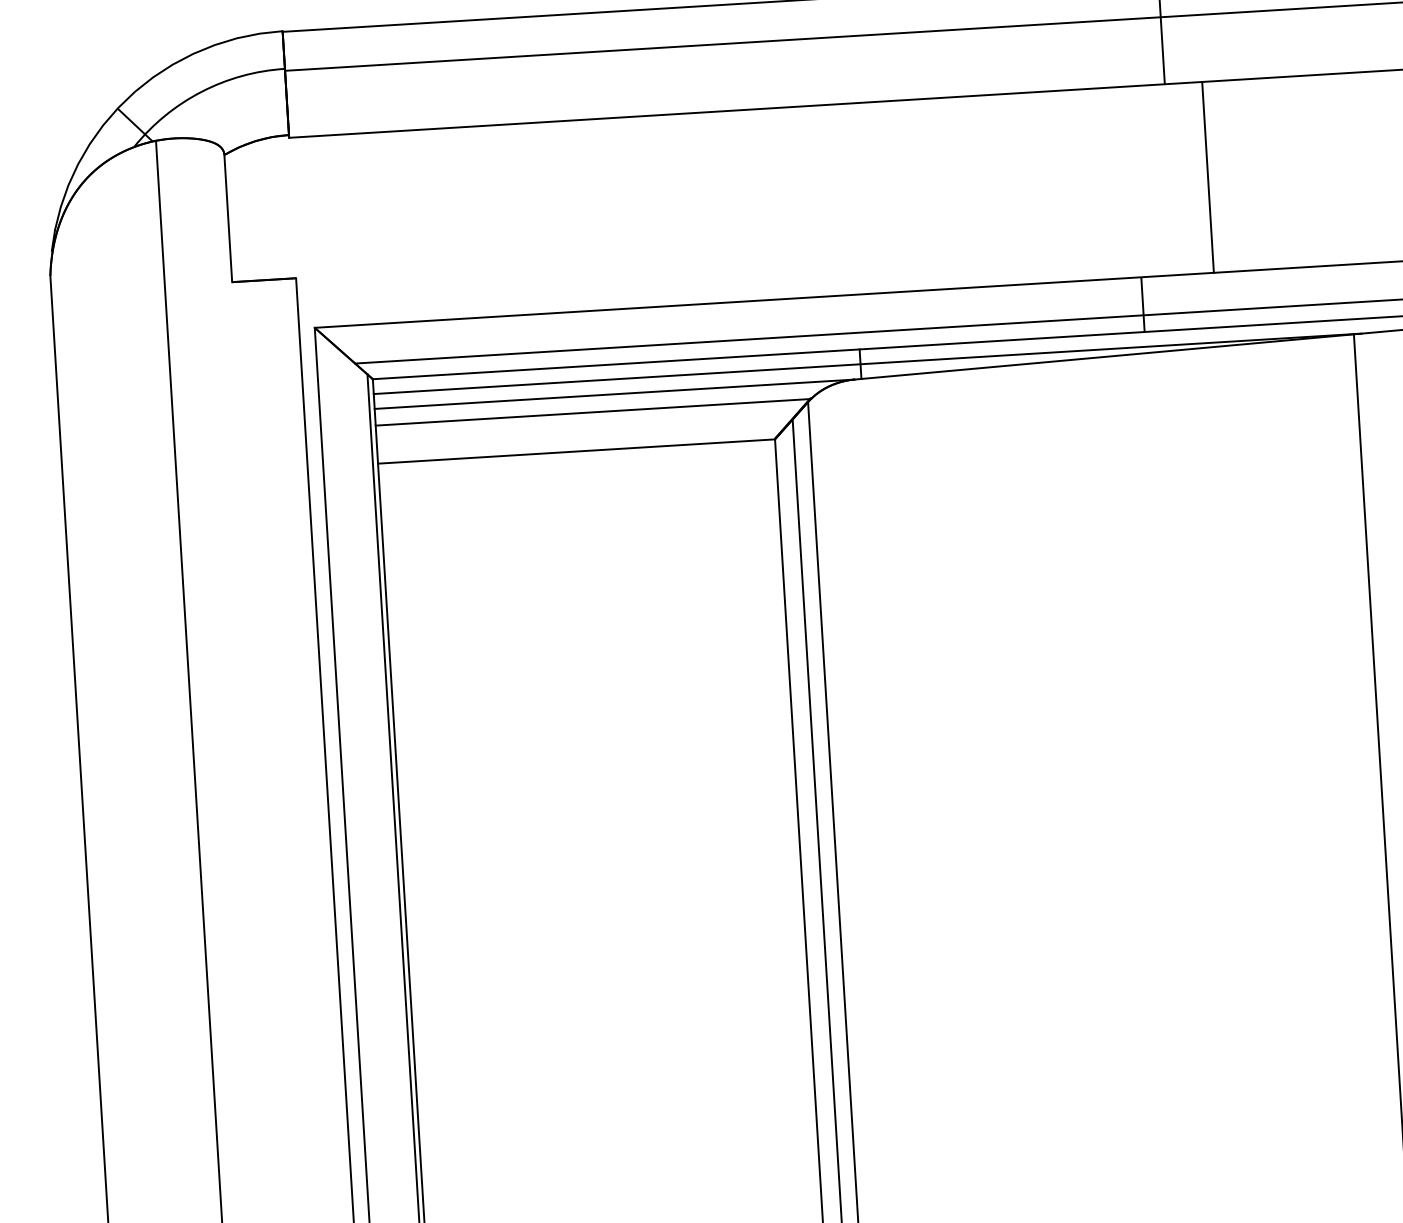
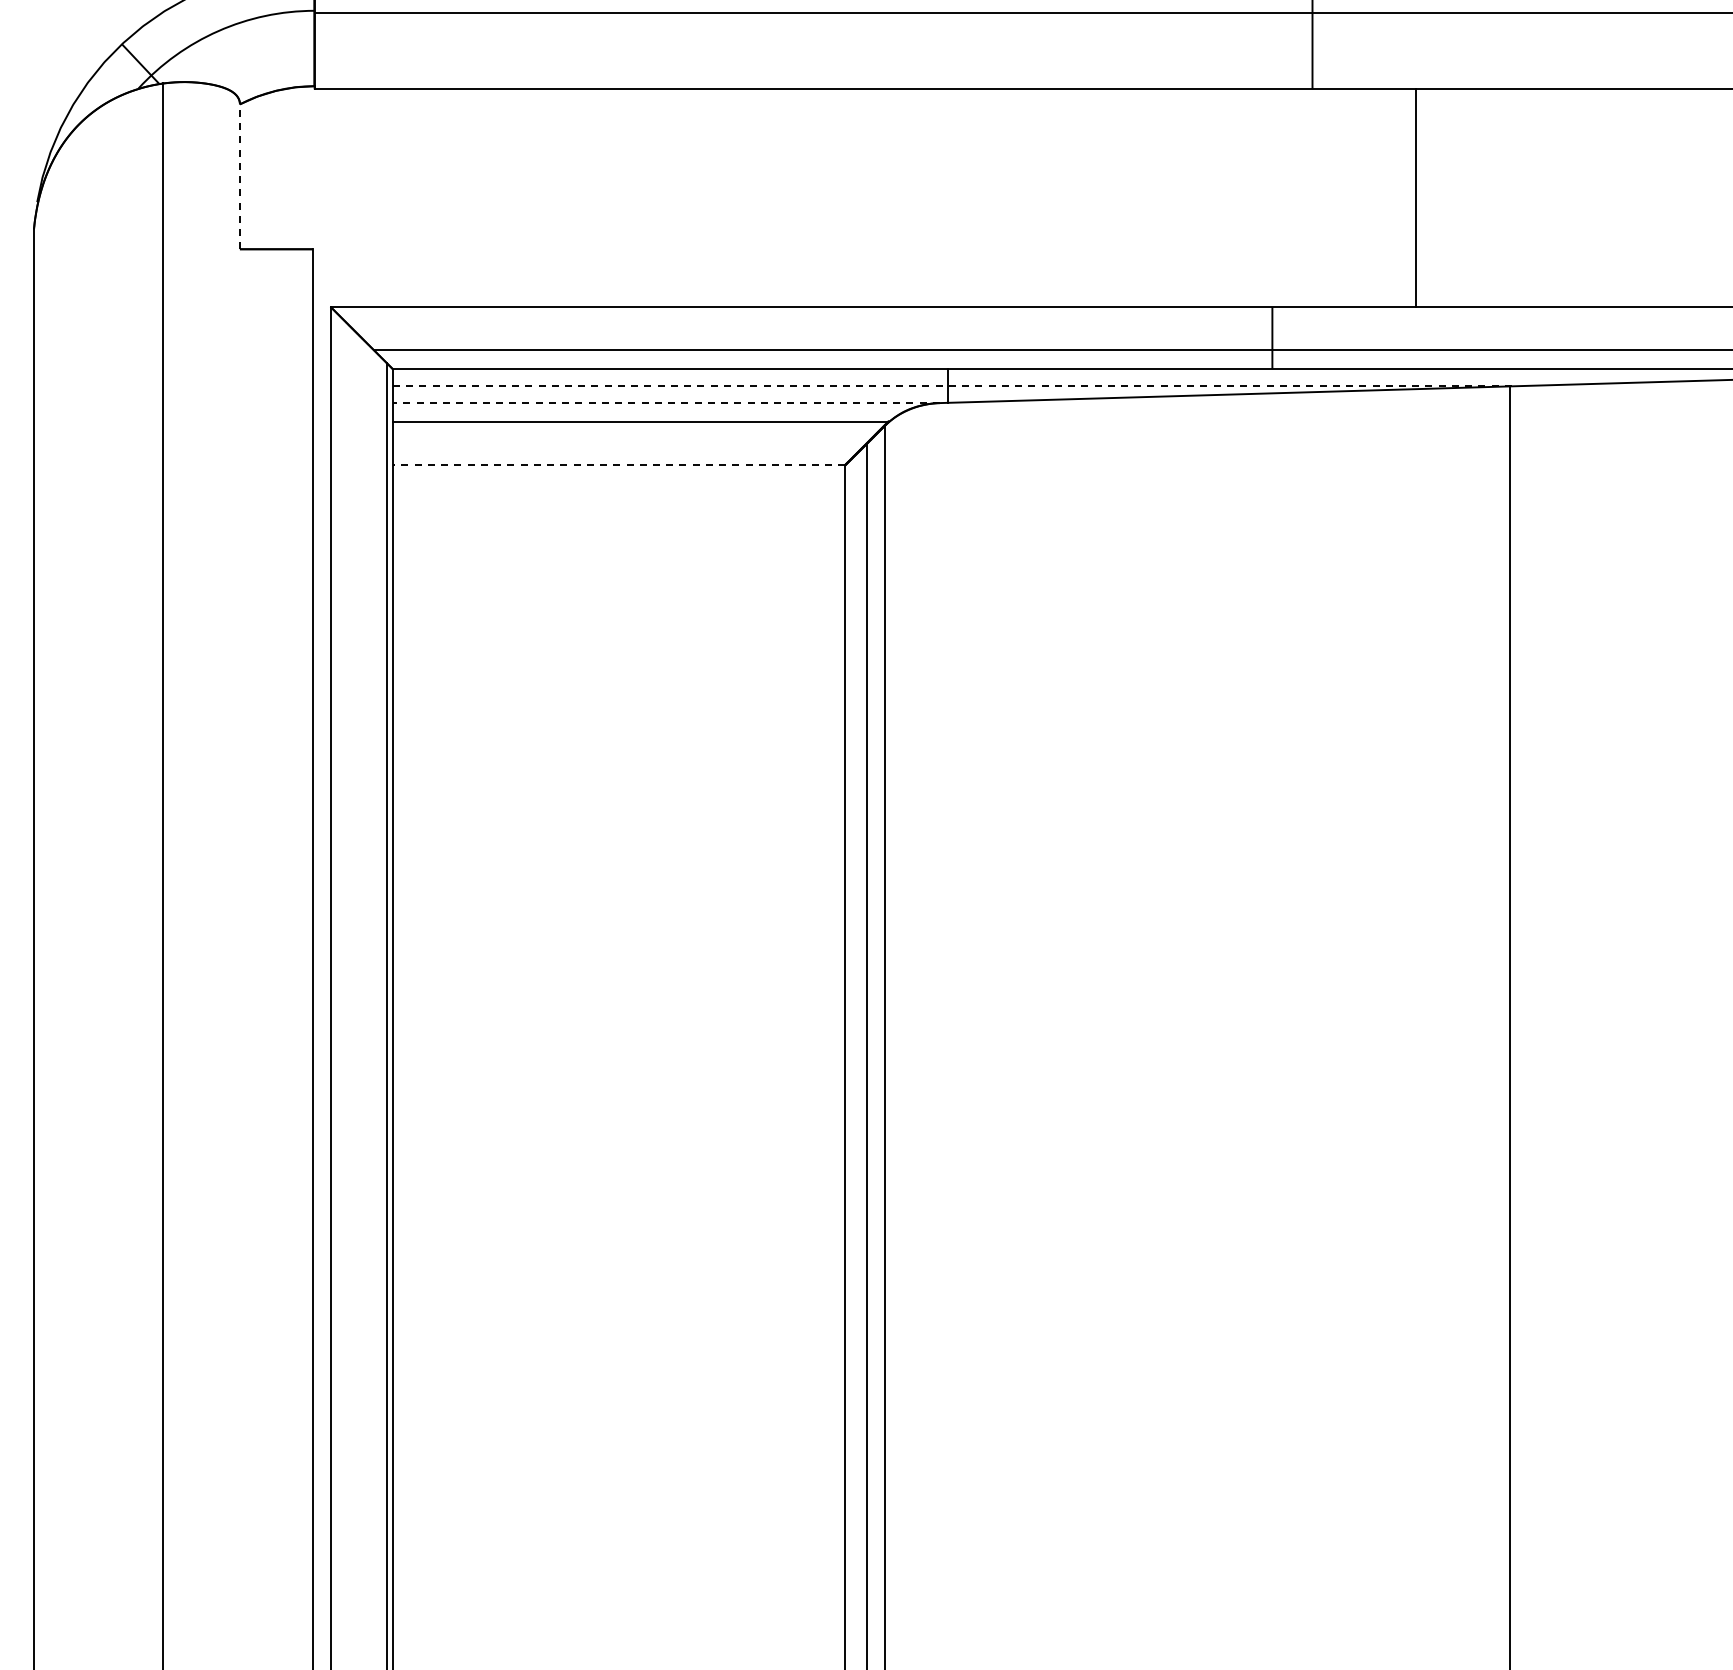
line: (1208, 176) -> (1416, 197), moved
line: (227, 218) -> (239, 176), solid -> dashed
line: (867, 364) -> (955, 386), solid -> dashed
line: (613, 394) -> (665, 403), solid -> dashed
line: (575, 451) -> (618, 465), solid -> dashed

